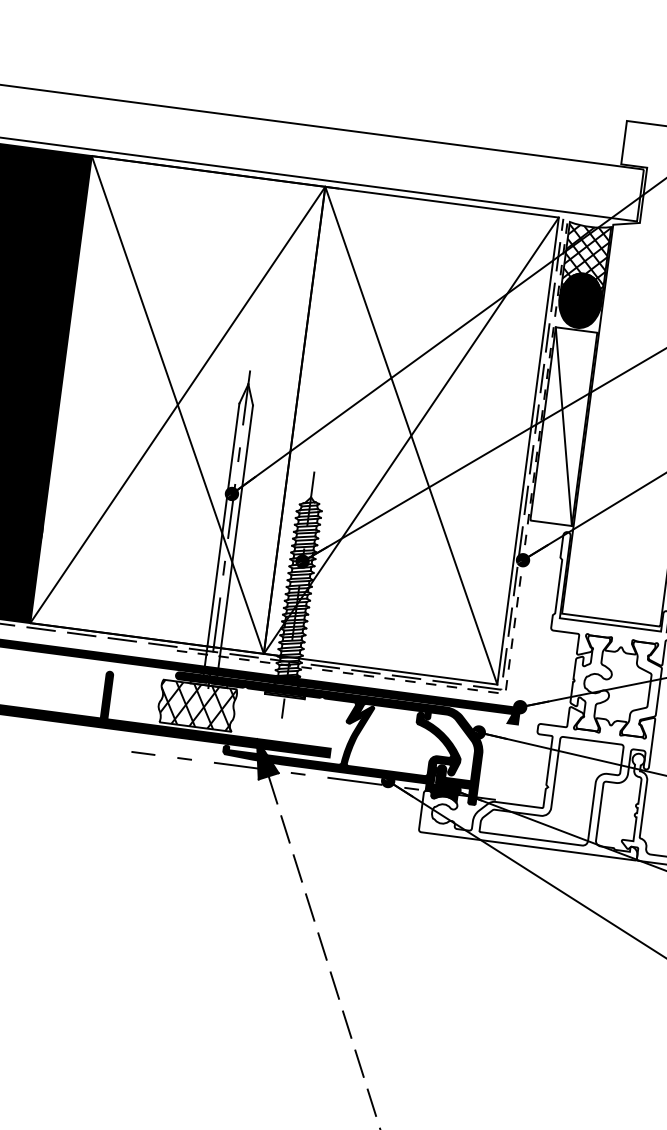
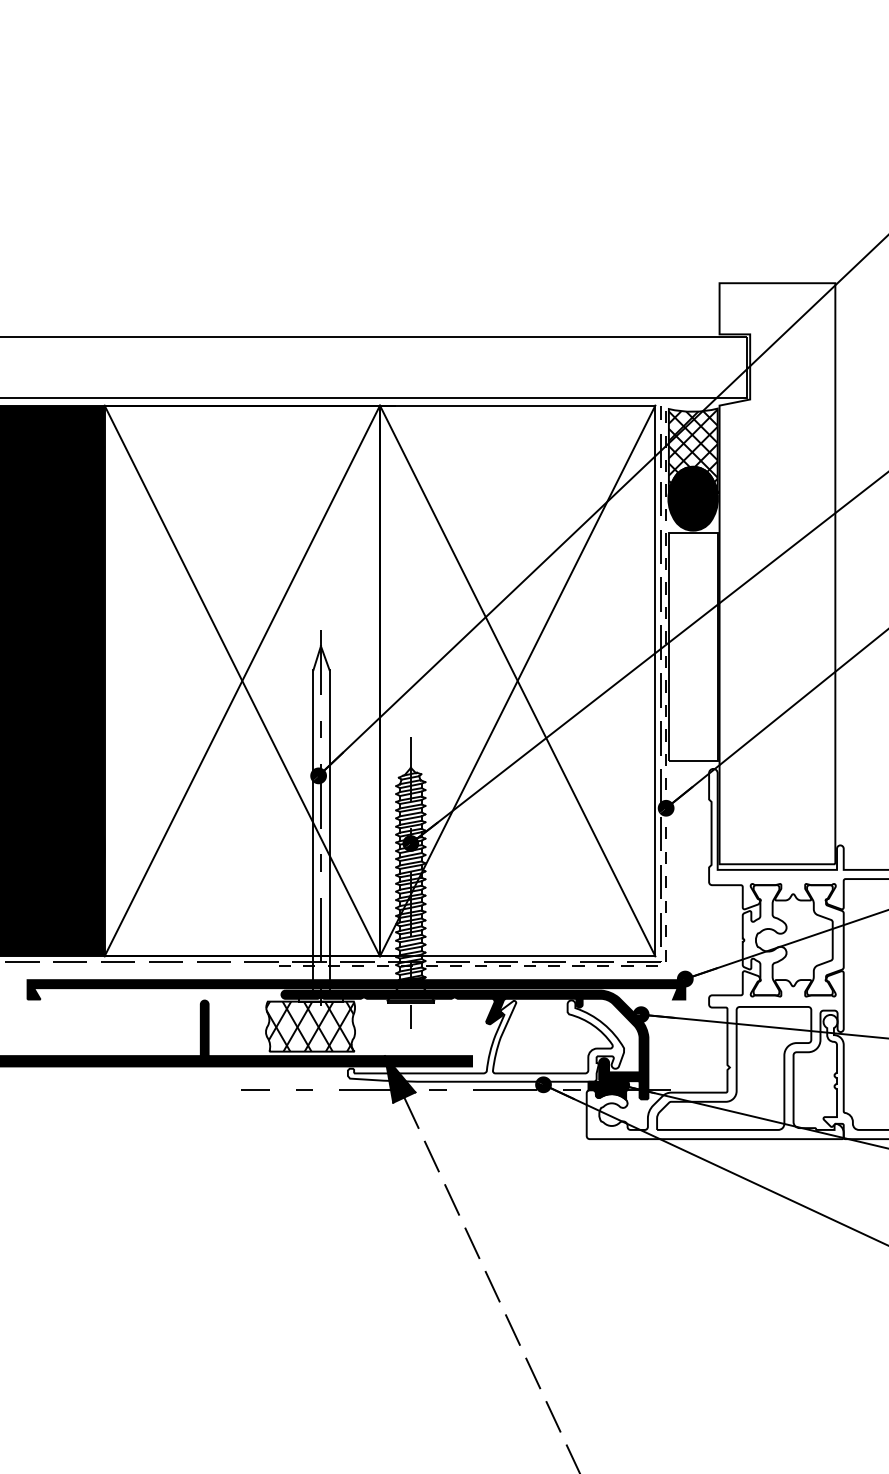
line: (563, 426) -> (692, 647), removed
fill: (343, 736) -> (485, 1040), removed

